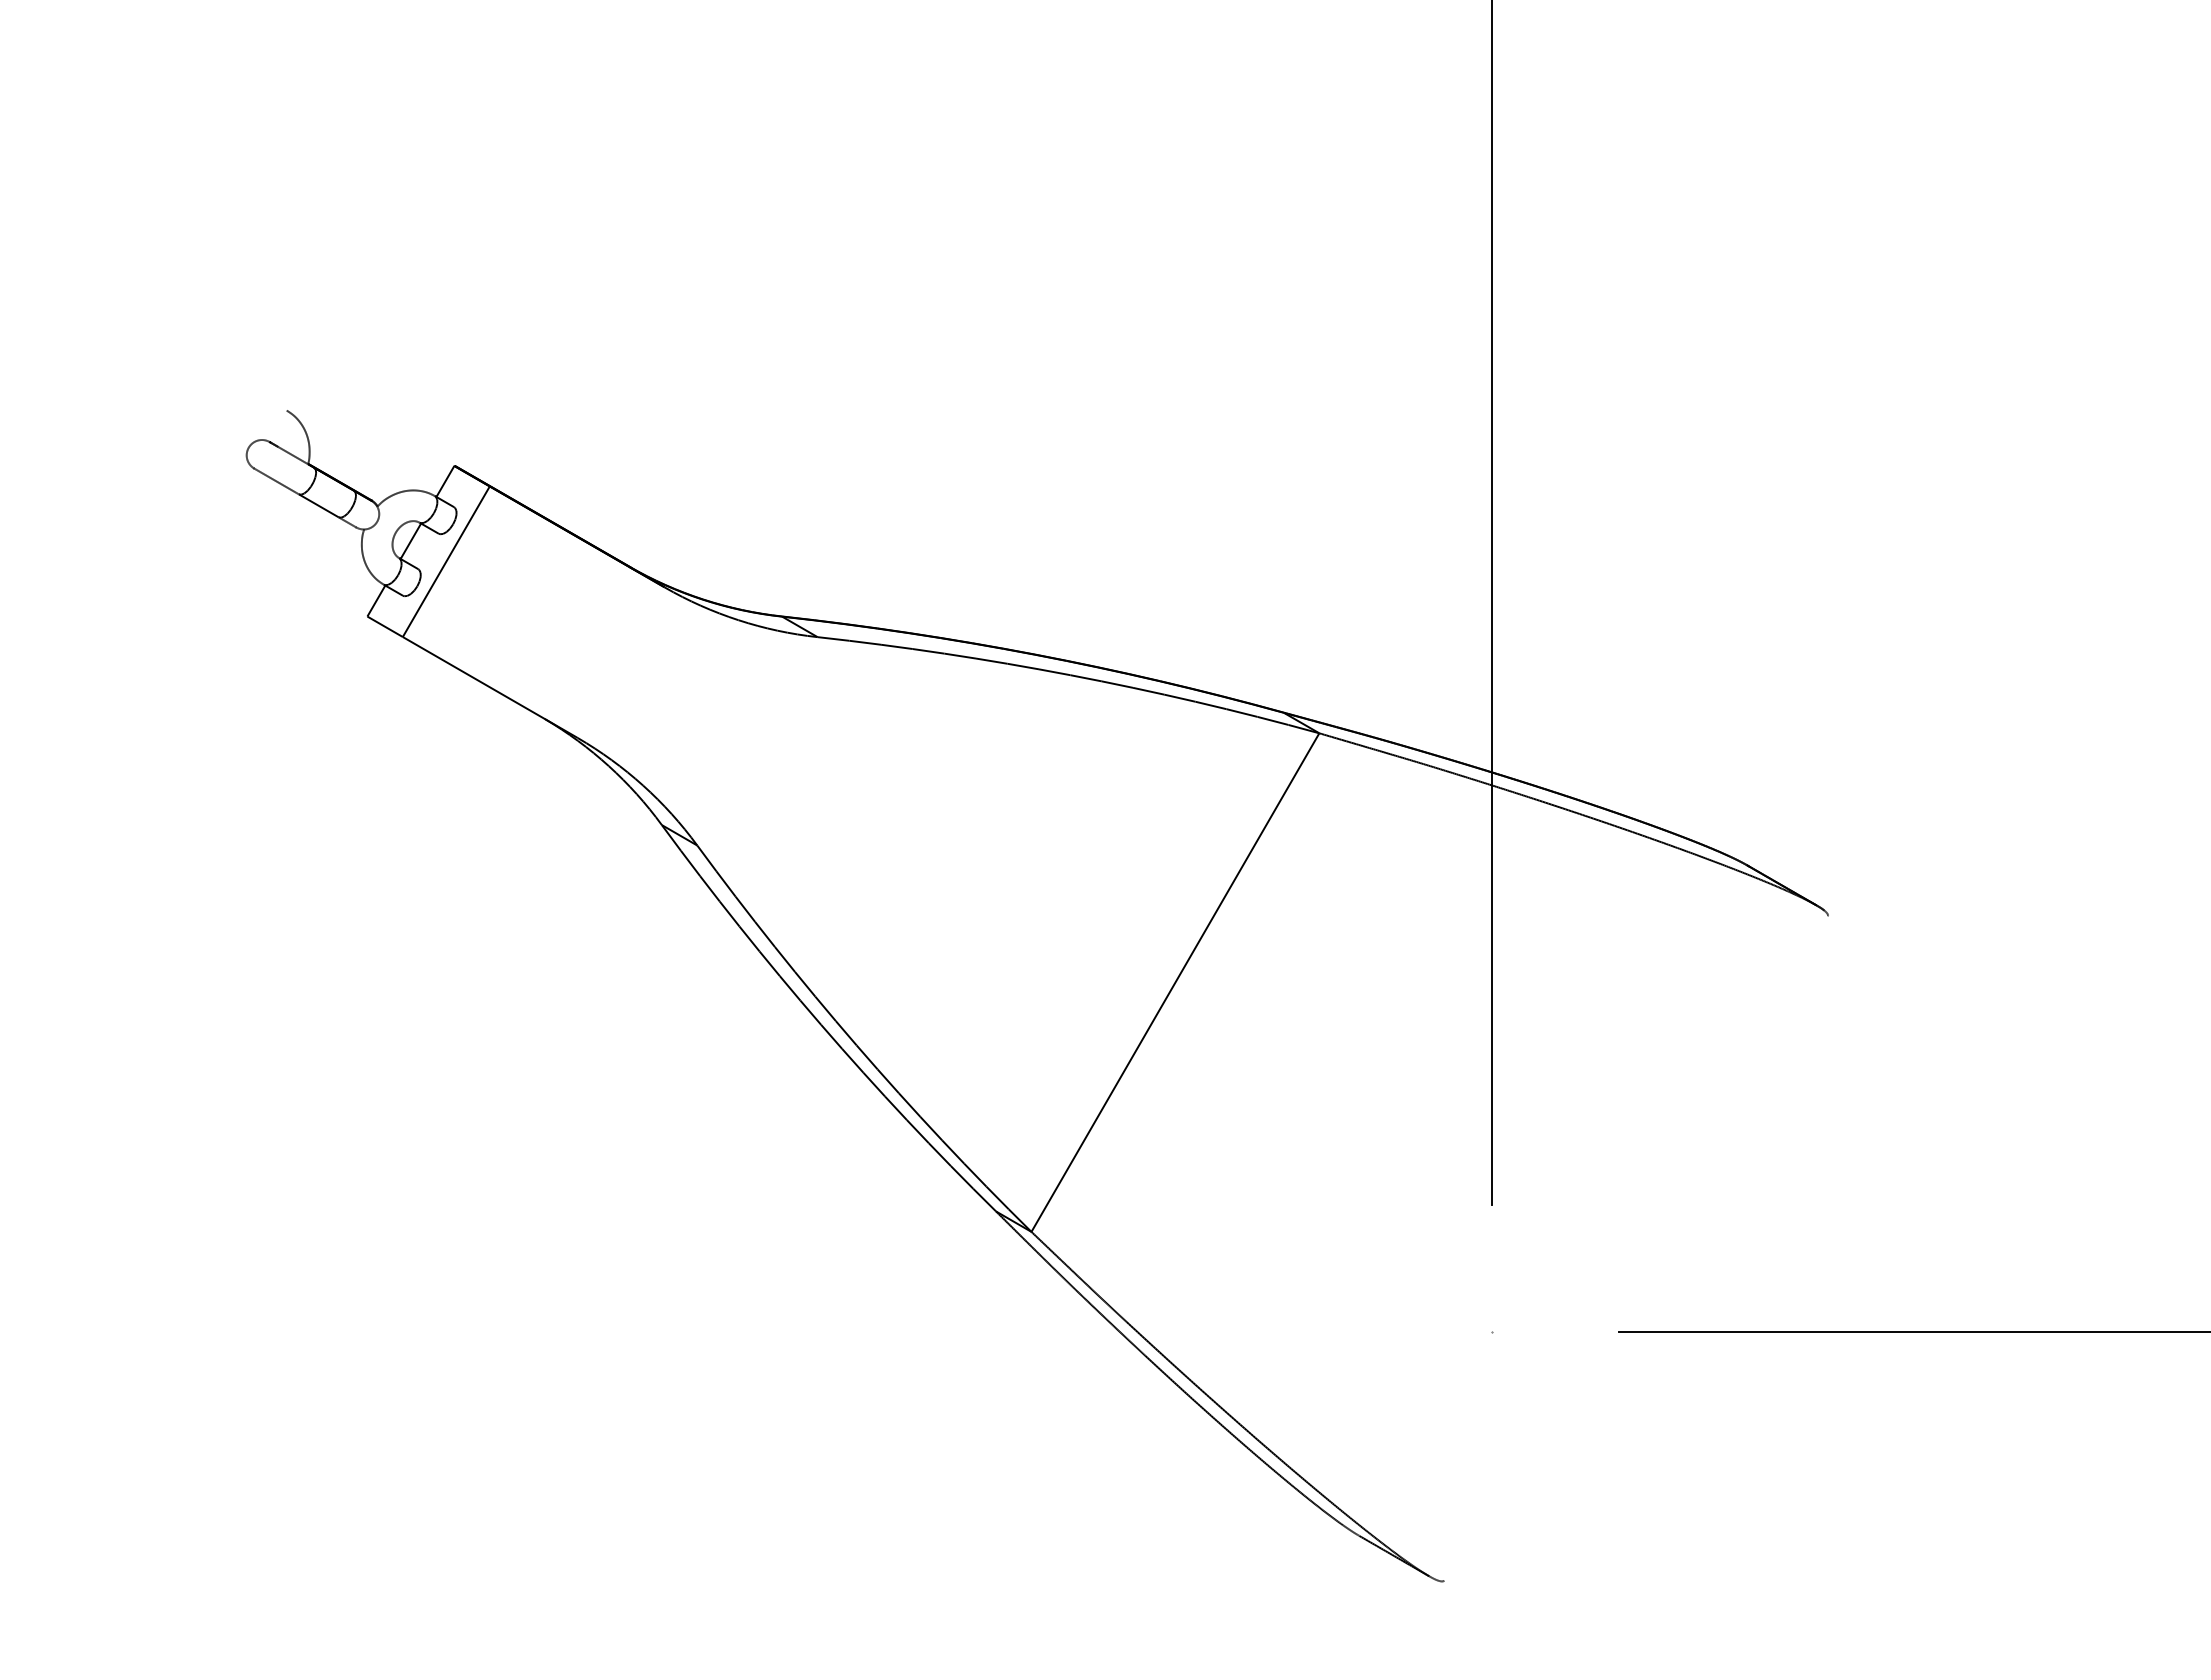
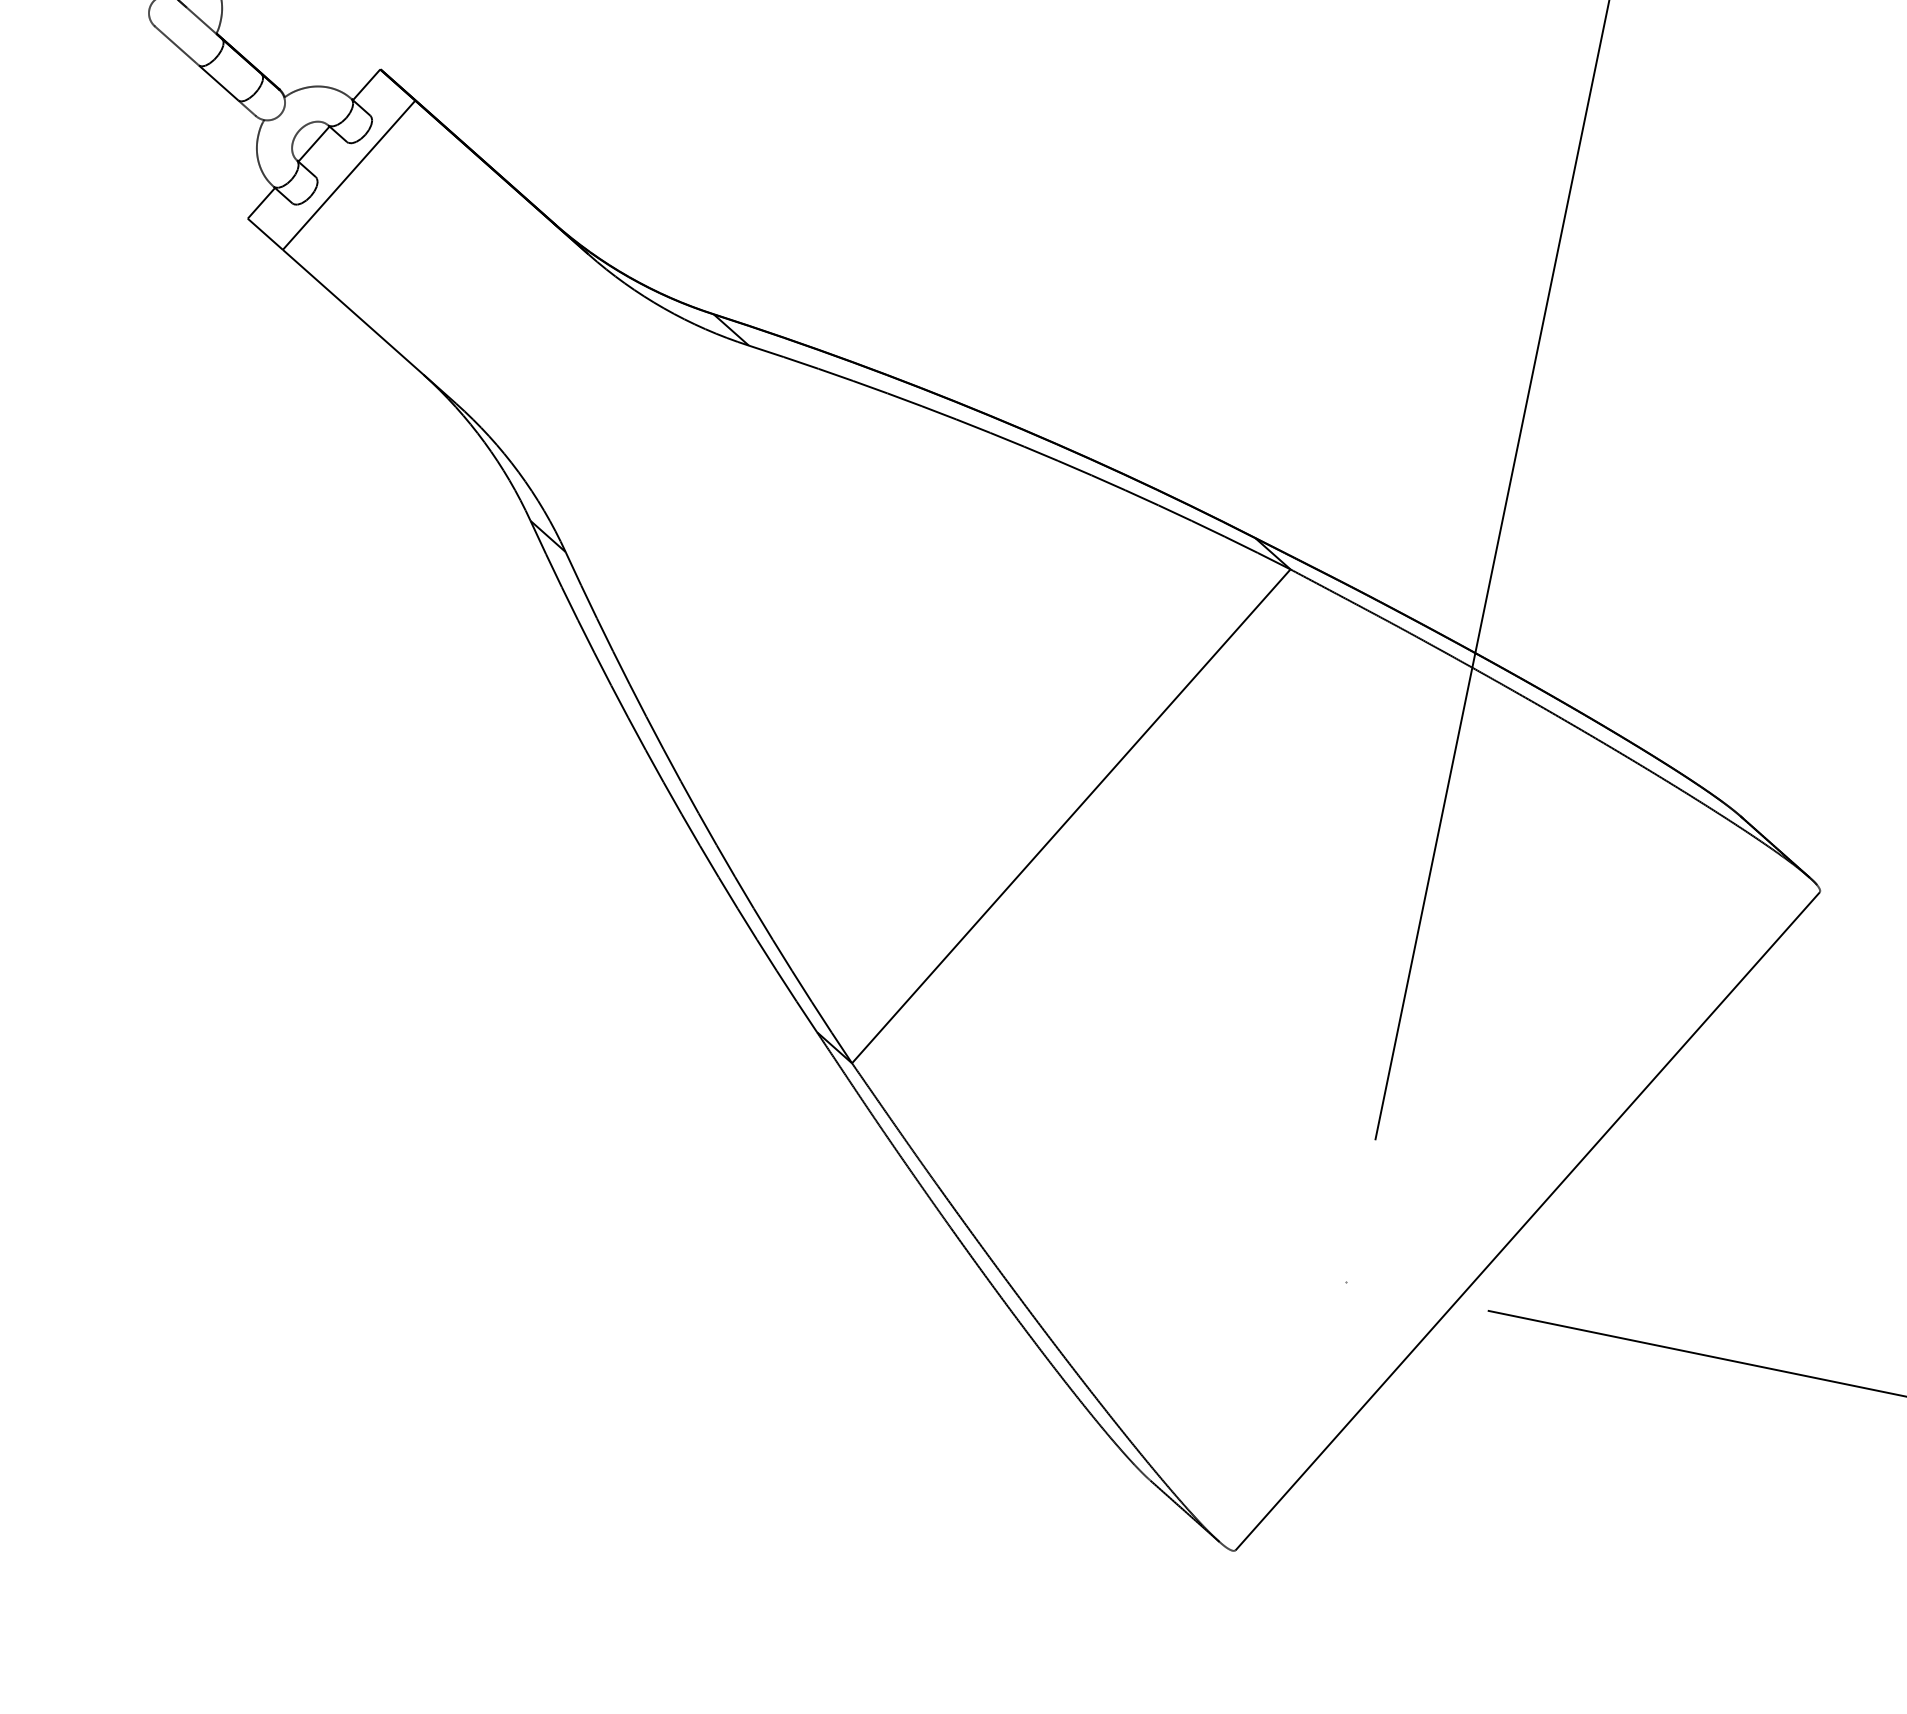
line: (1635, 1248) -> (1526, 1221), added

